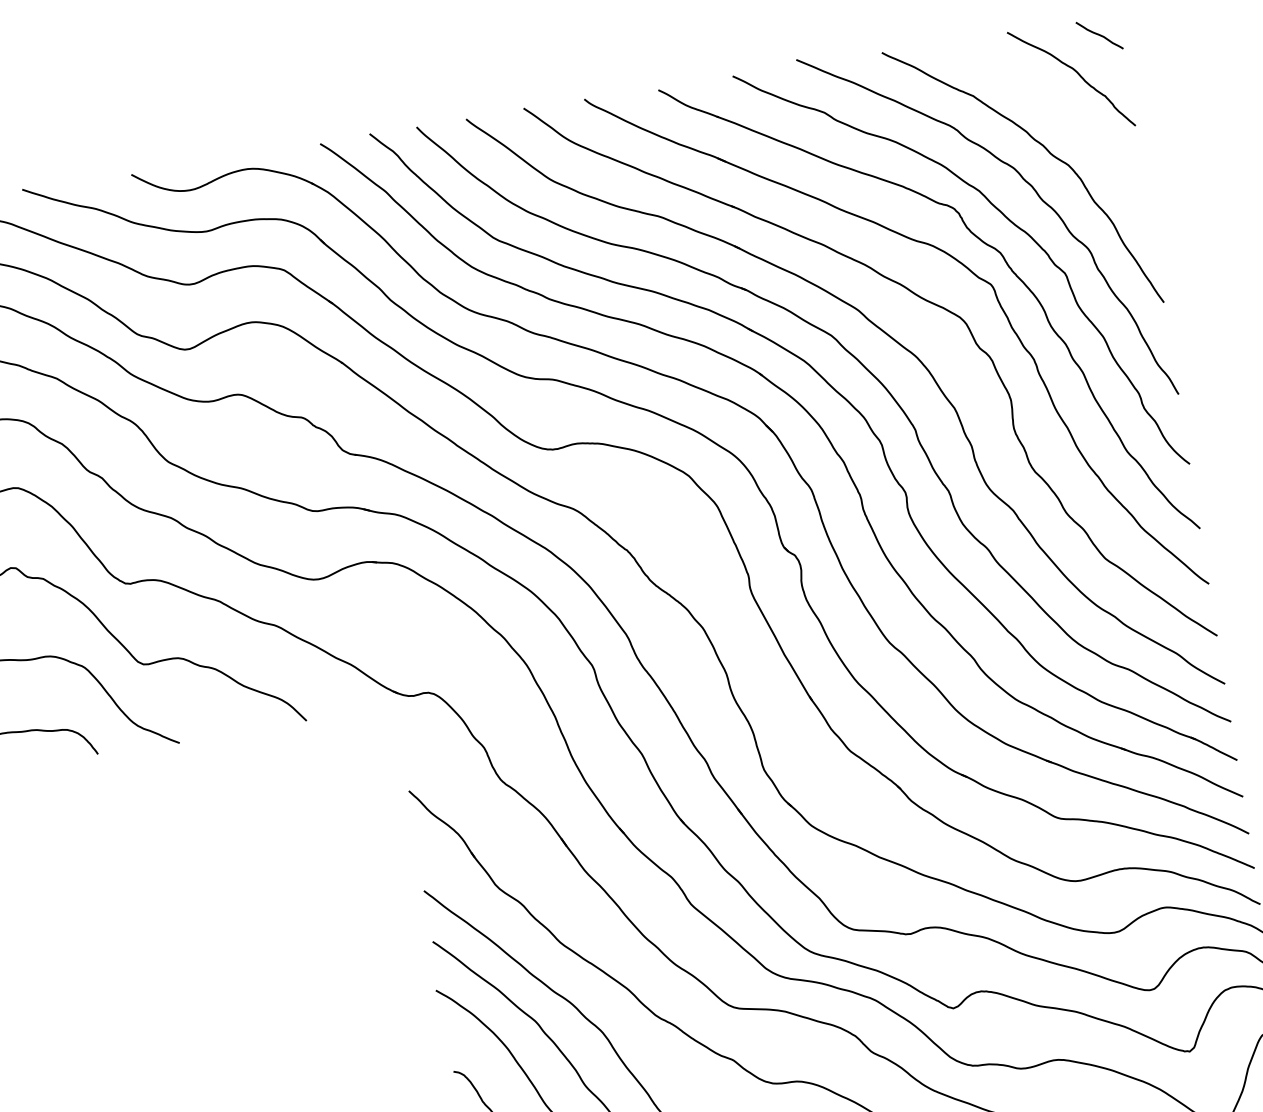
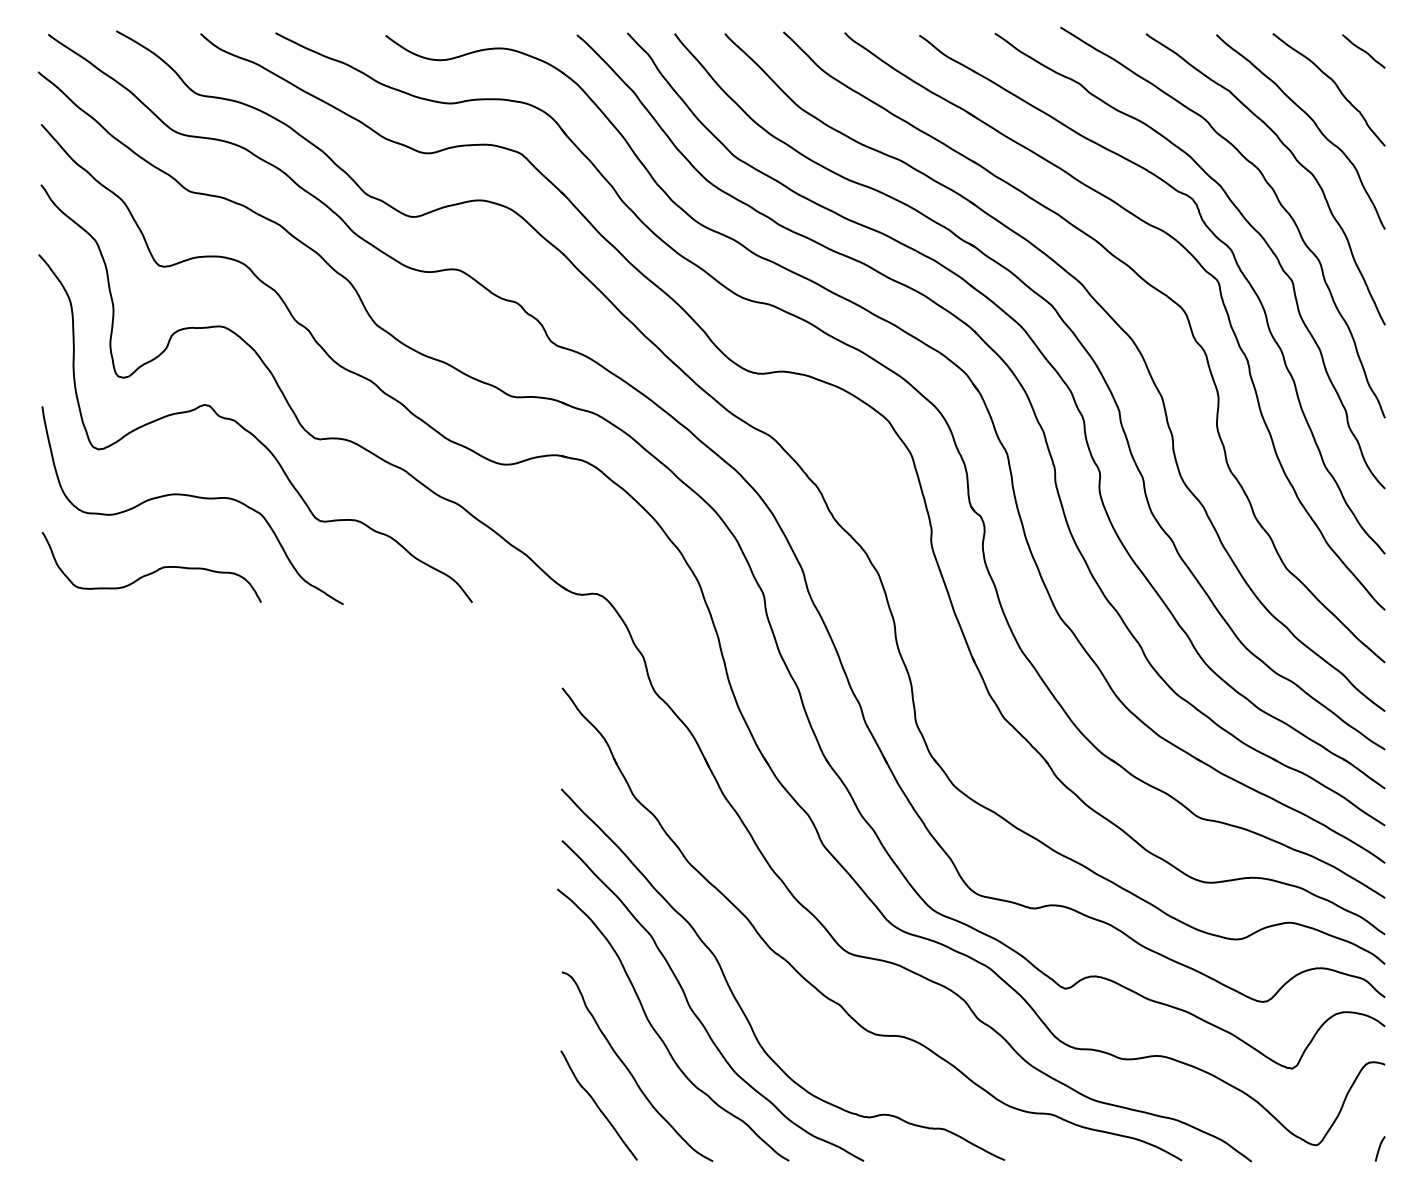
curve: (1058, 112) -> (1311, 120), added

